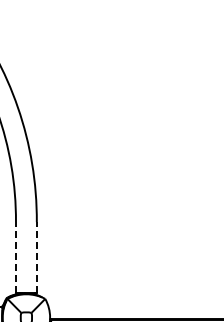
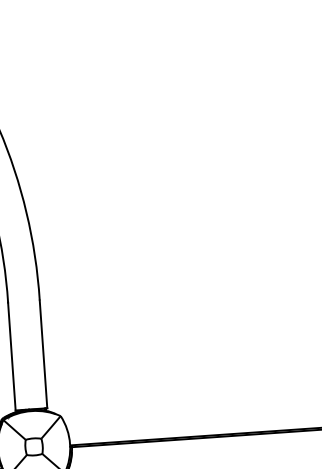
line: (15, 257) -> (11, 356), dashed -> solid
line: (36, 257) -> (42, 354), dashed -> solid

